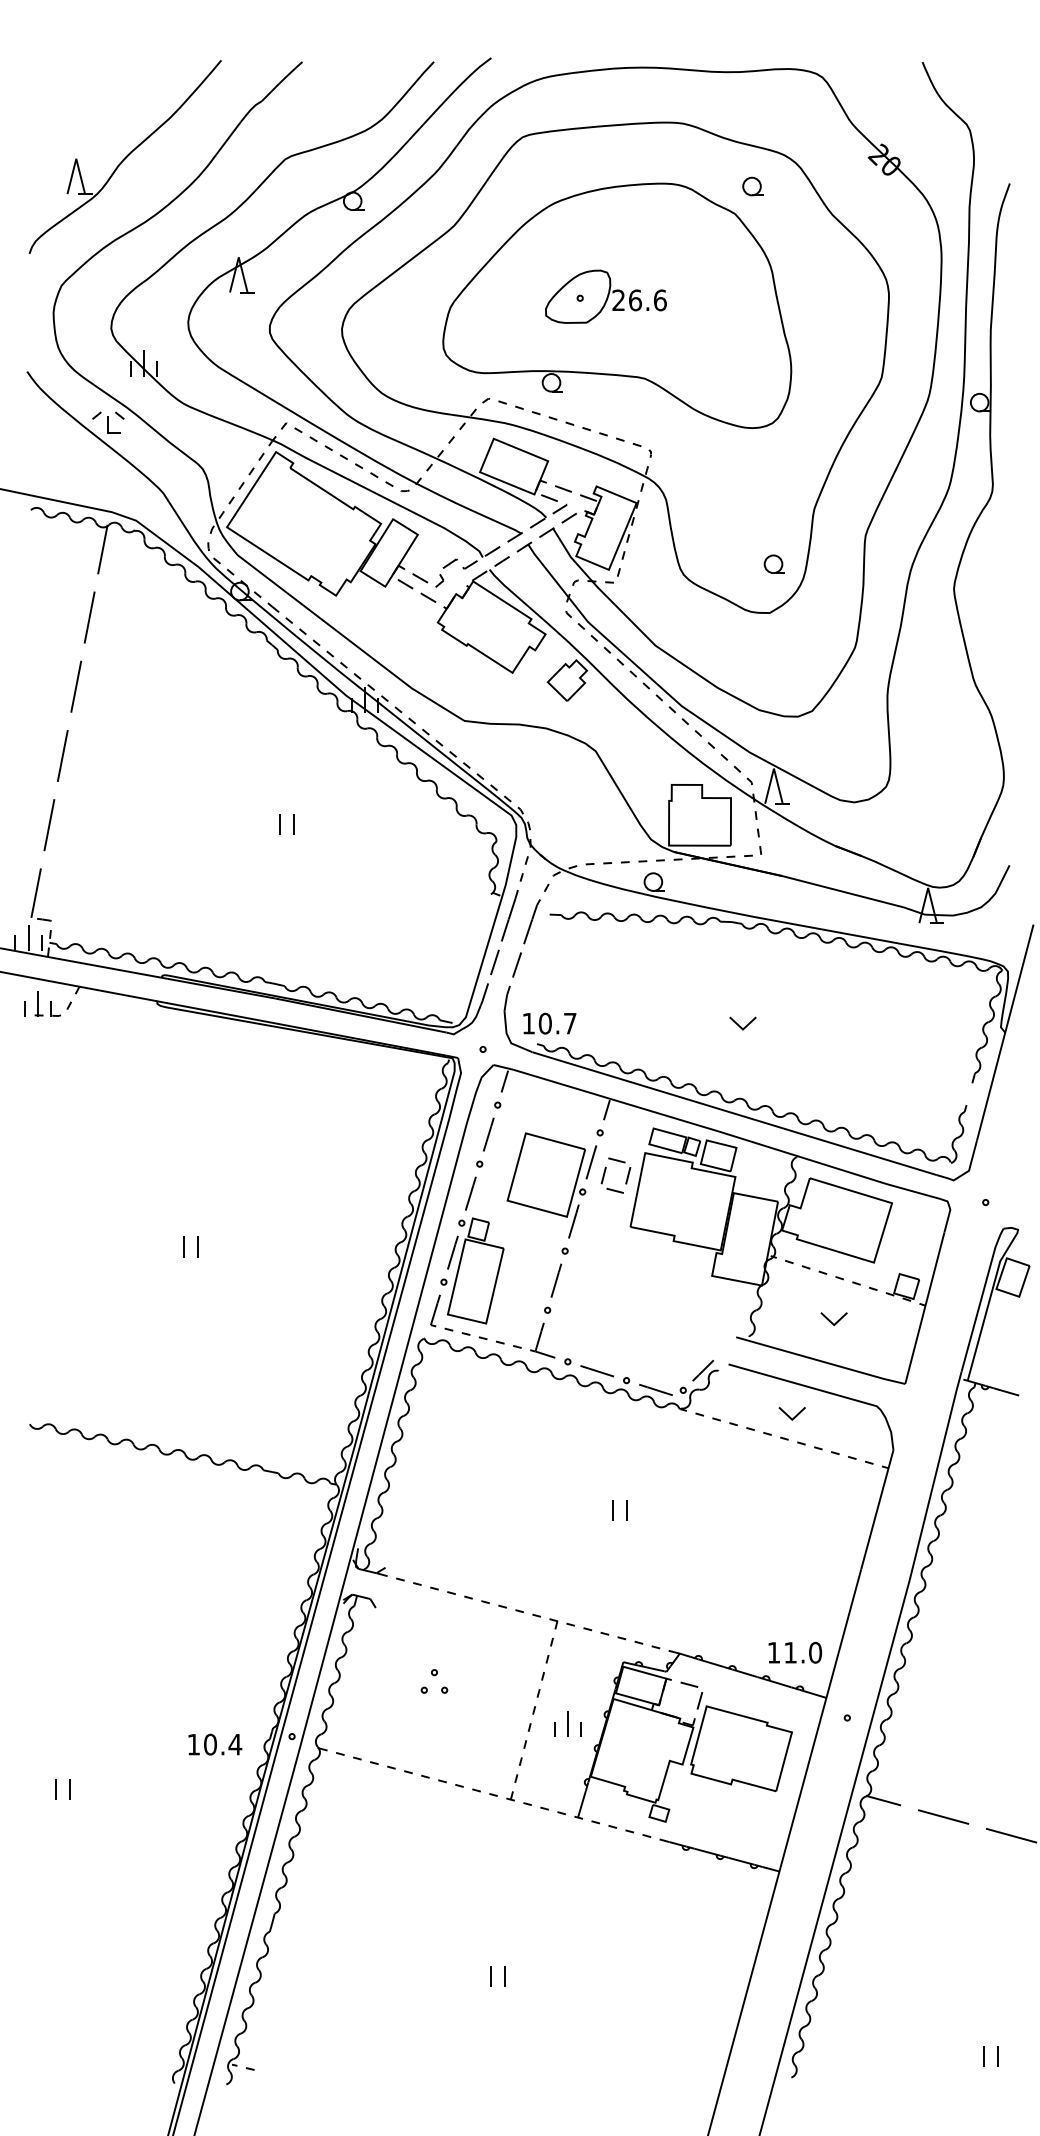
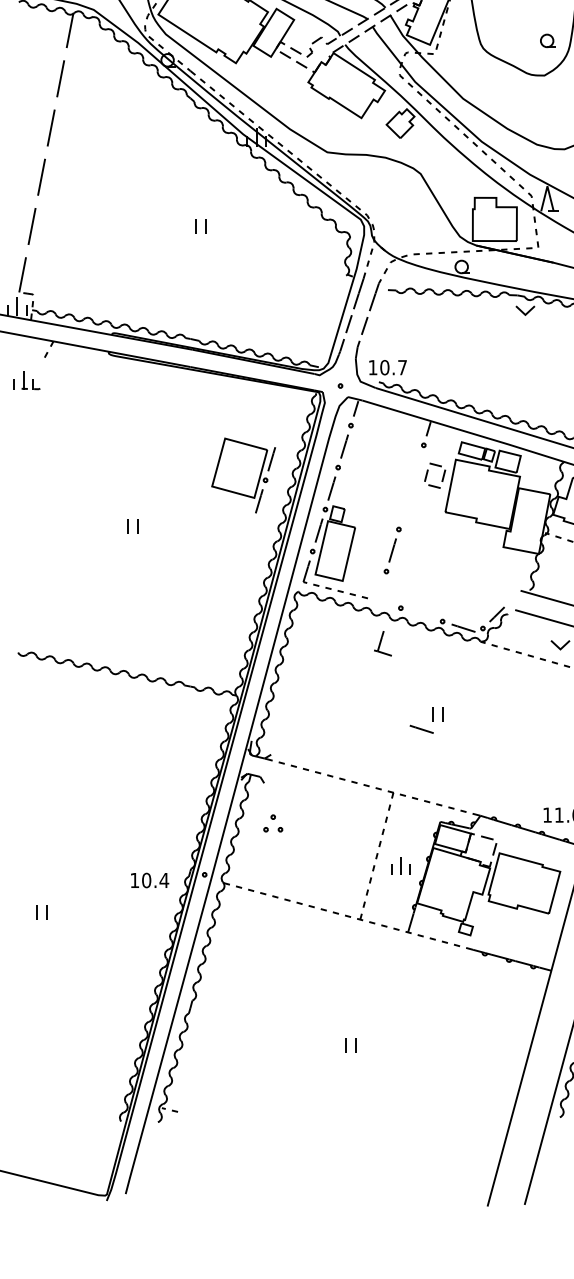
part: (42, 1003) -> (27, 380), moved
part: (742, 1023) -> (525, 310), moved
part: (551, 1185) -> (243, 475), moved
part: (542, 1340) -> (382, 643), moved
line: (597, 1371) -> (421, 729), moved
part: (434, 1681) -> (273, 823), moved

